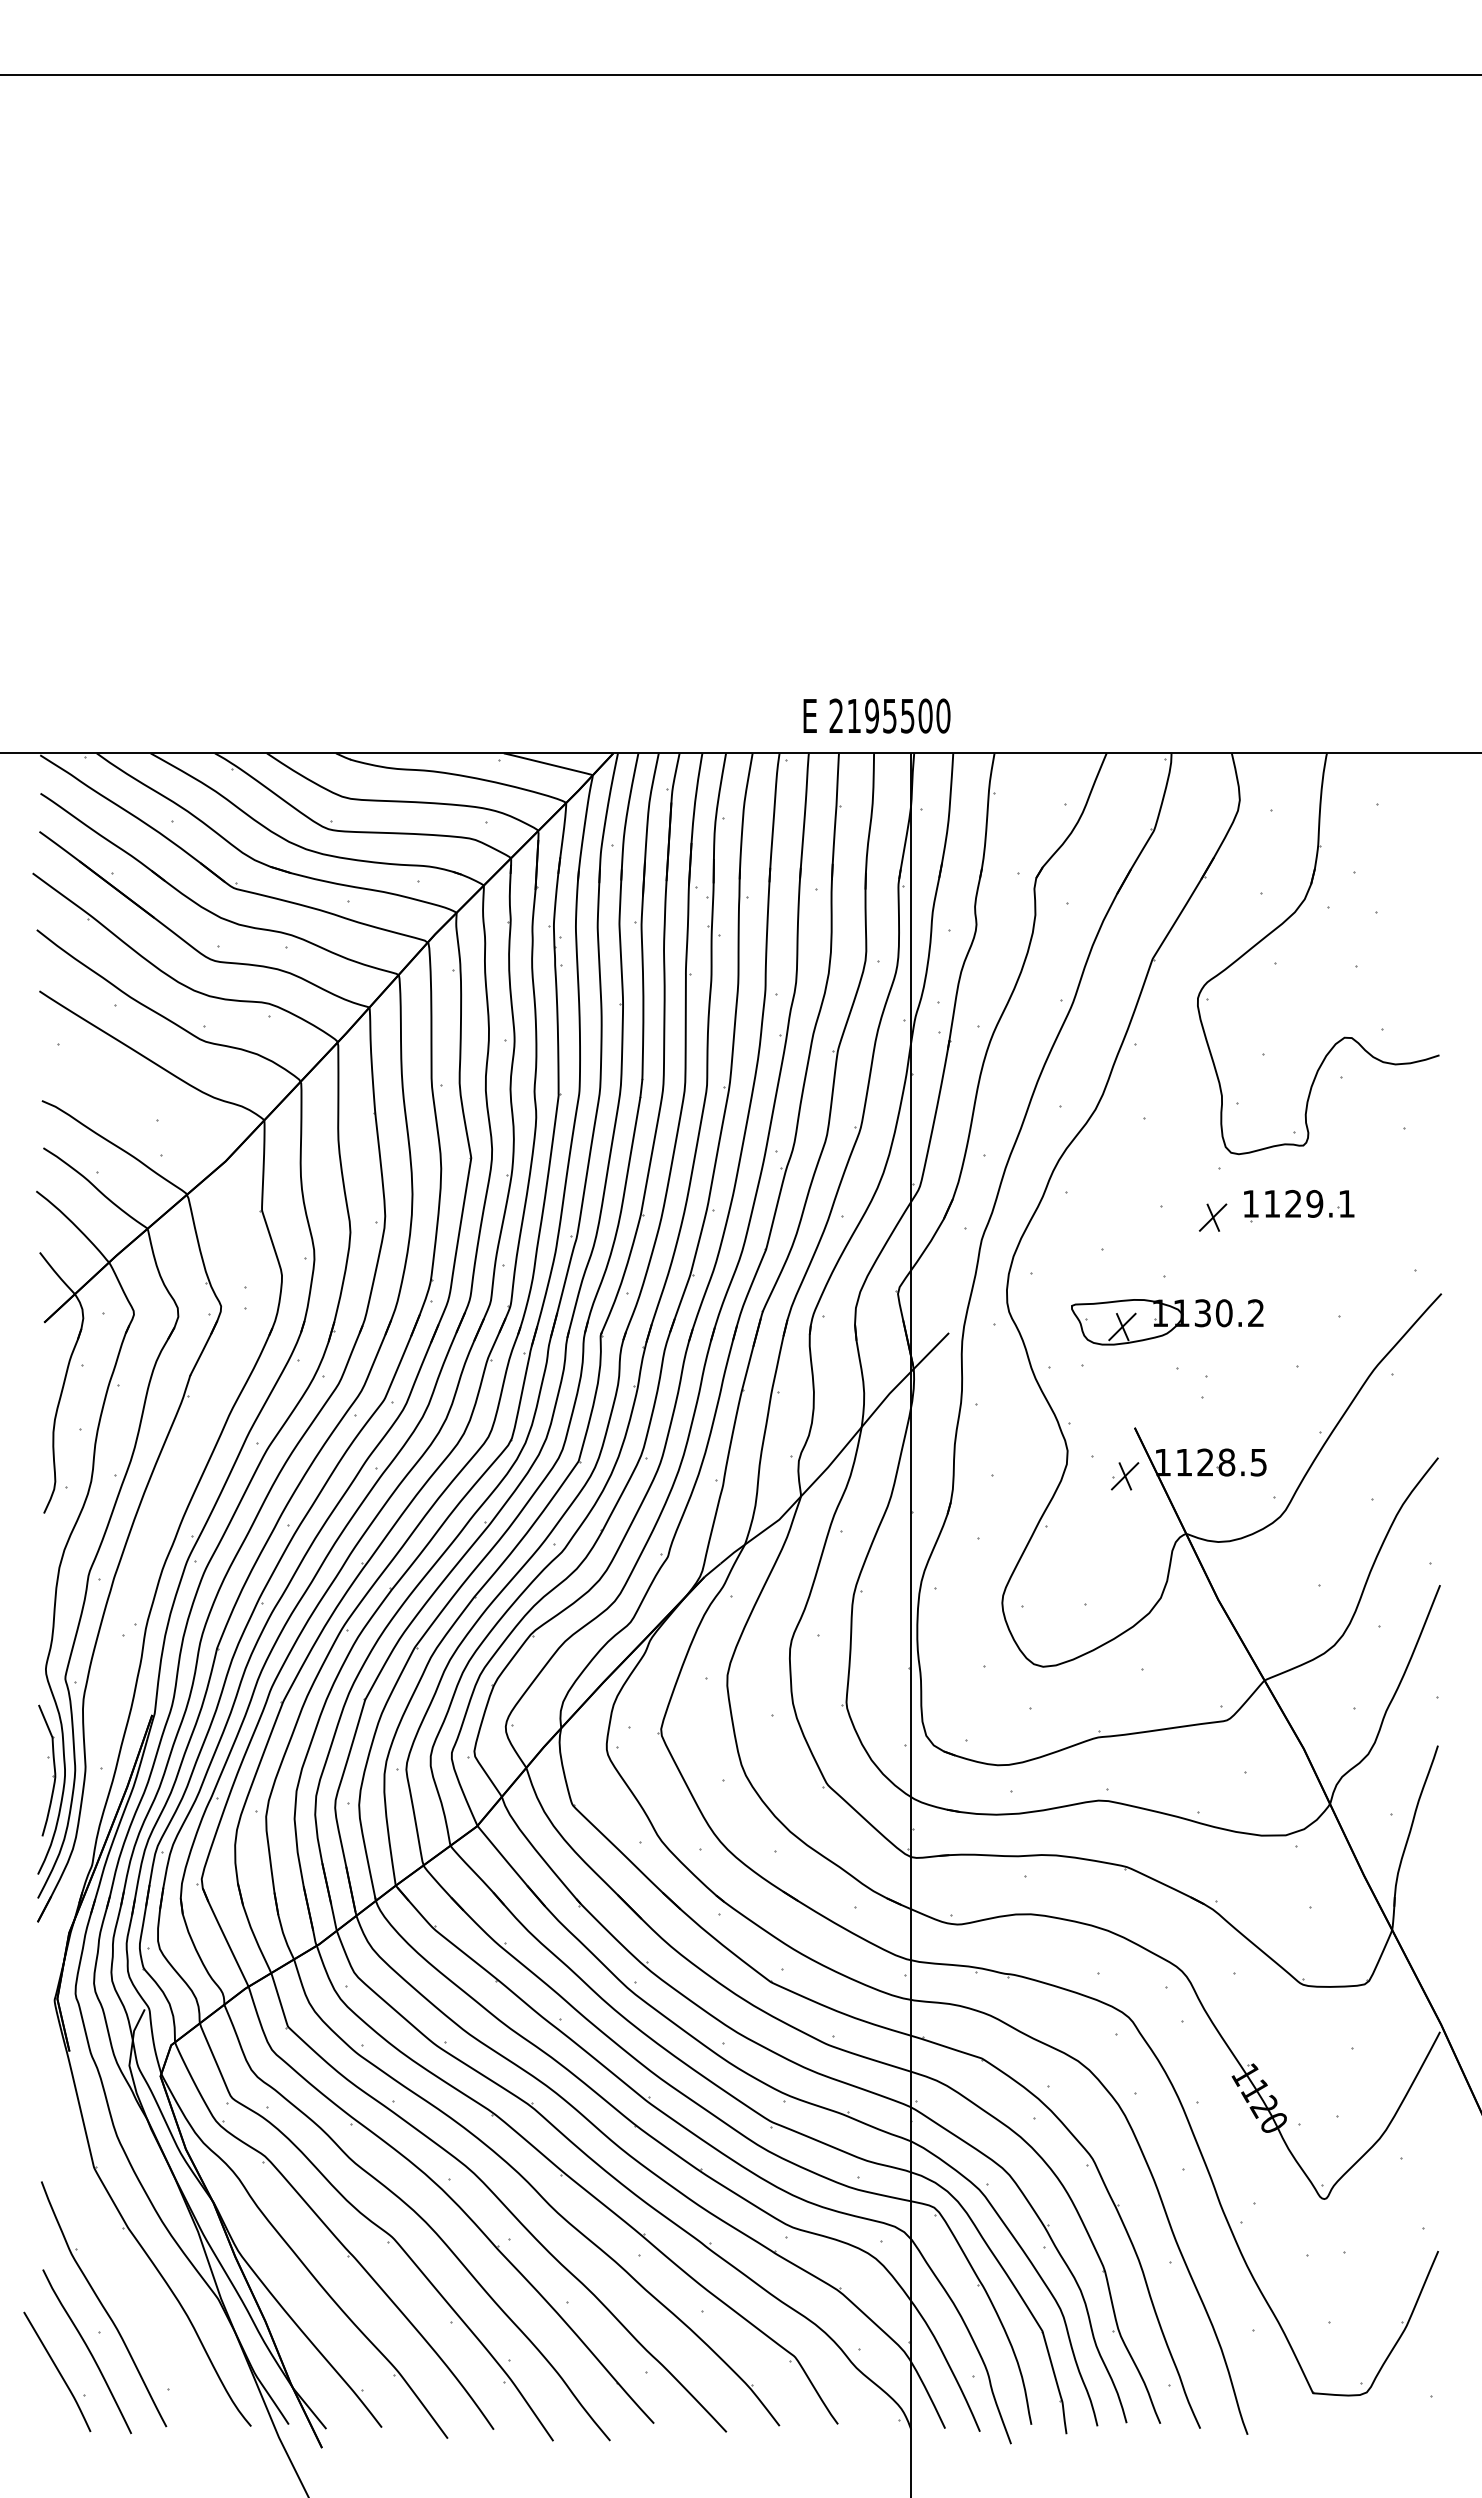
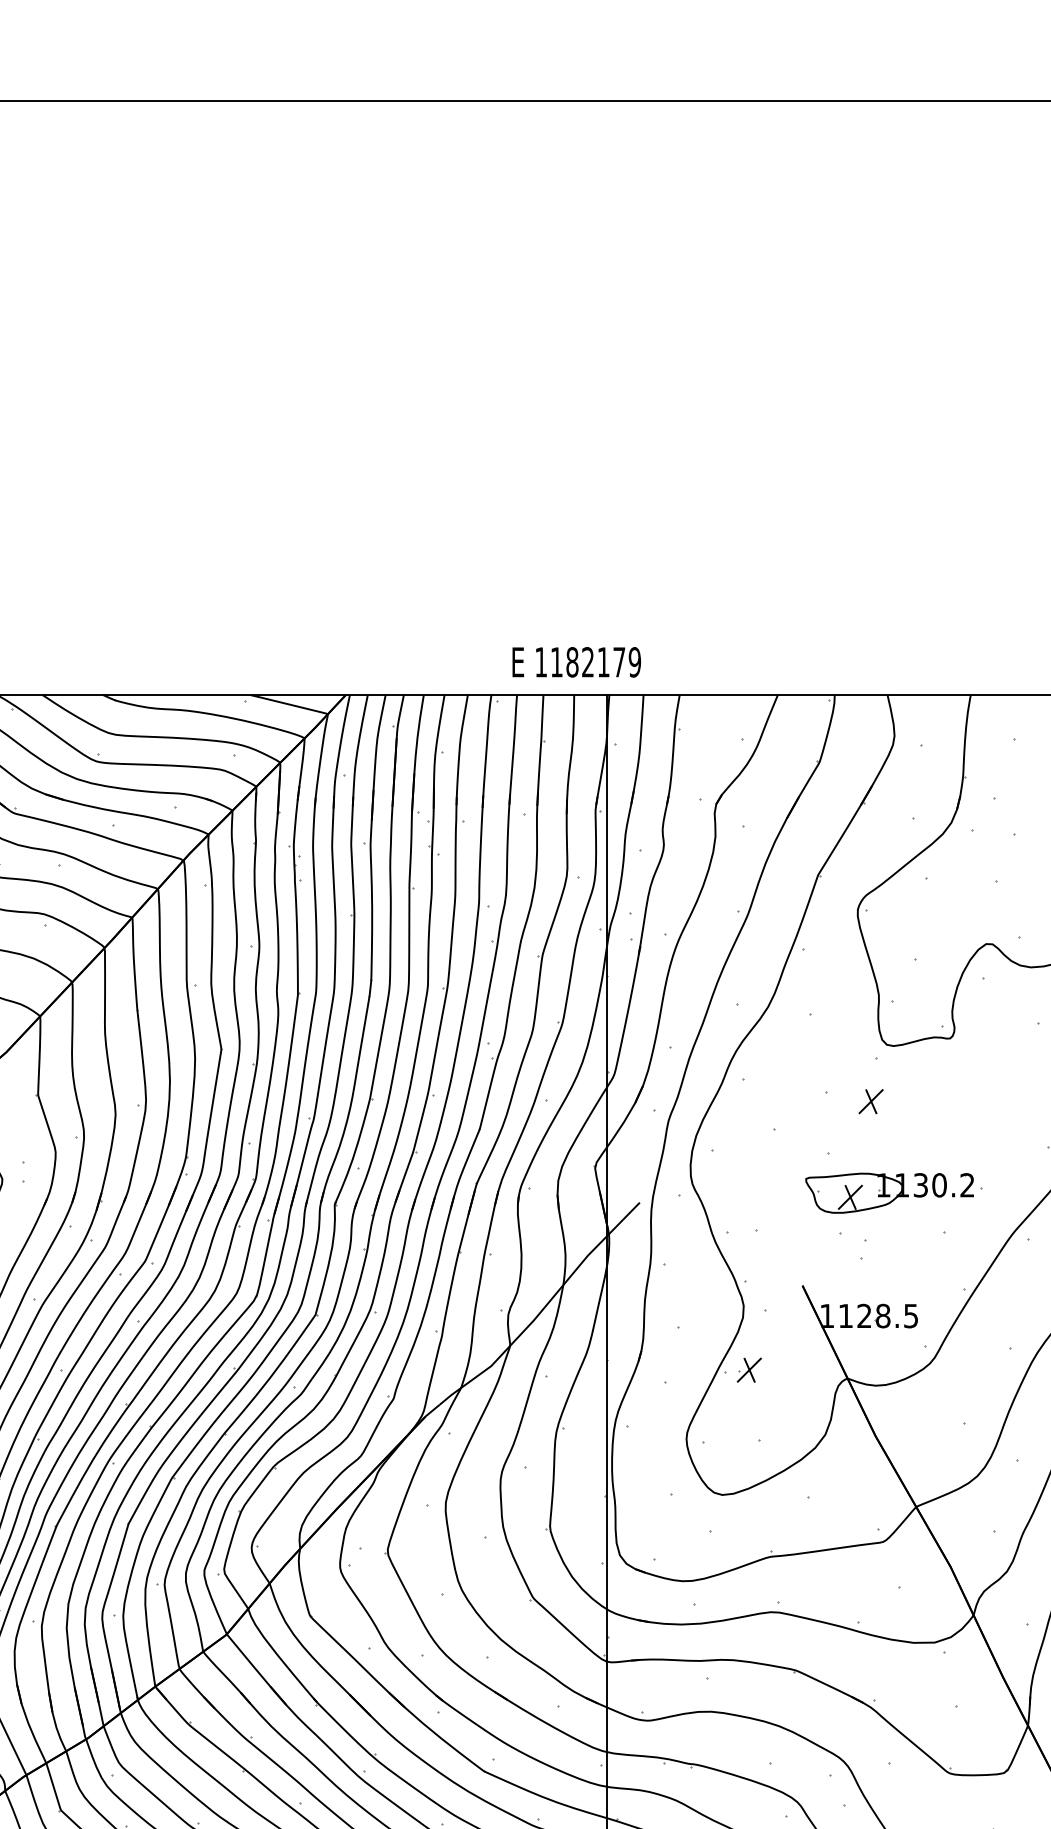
text: (889, 715) -> (587, 661), 2195500 -> 1182179
part: (1299, 1206) -> (946, 1091), removed
part: (1167, 1322) -> (889, 1193), moved
part: (1124, 1476) -> (748, 1370), moved

